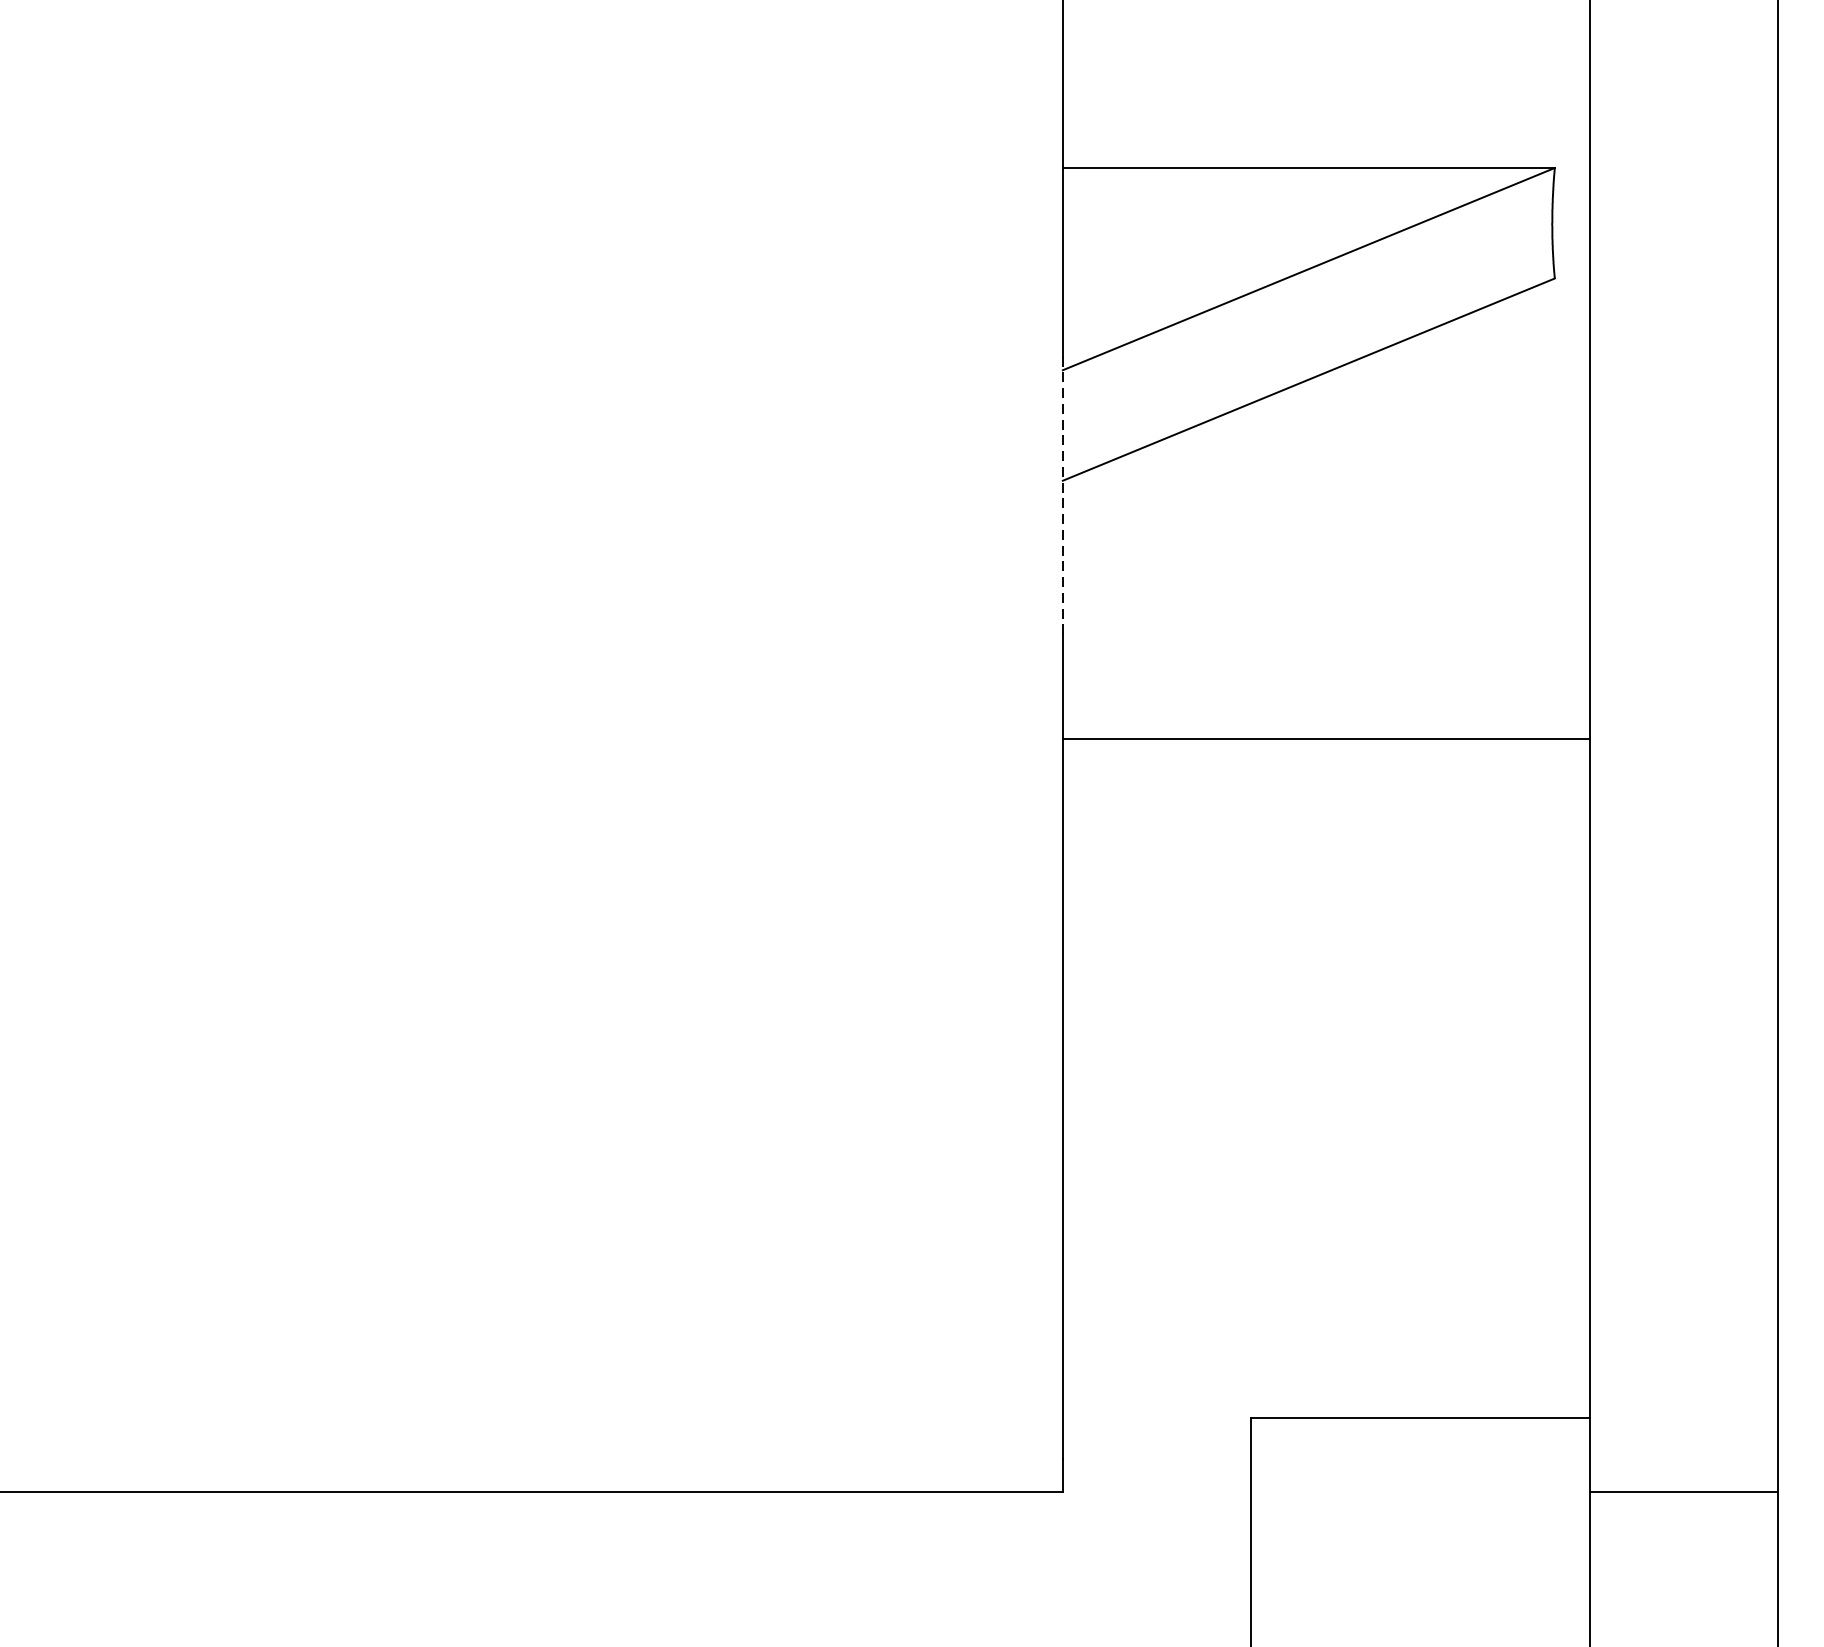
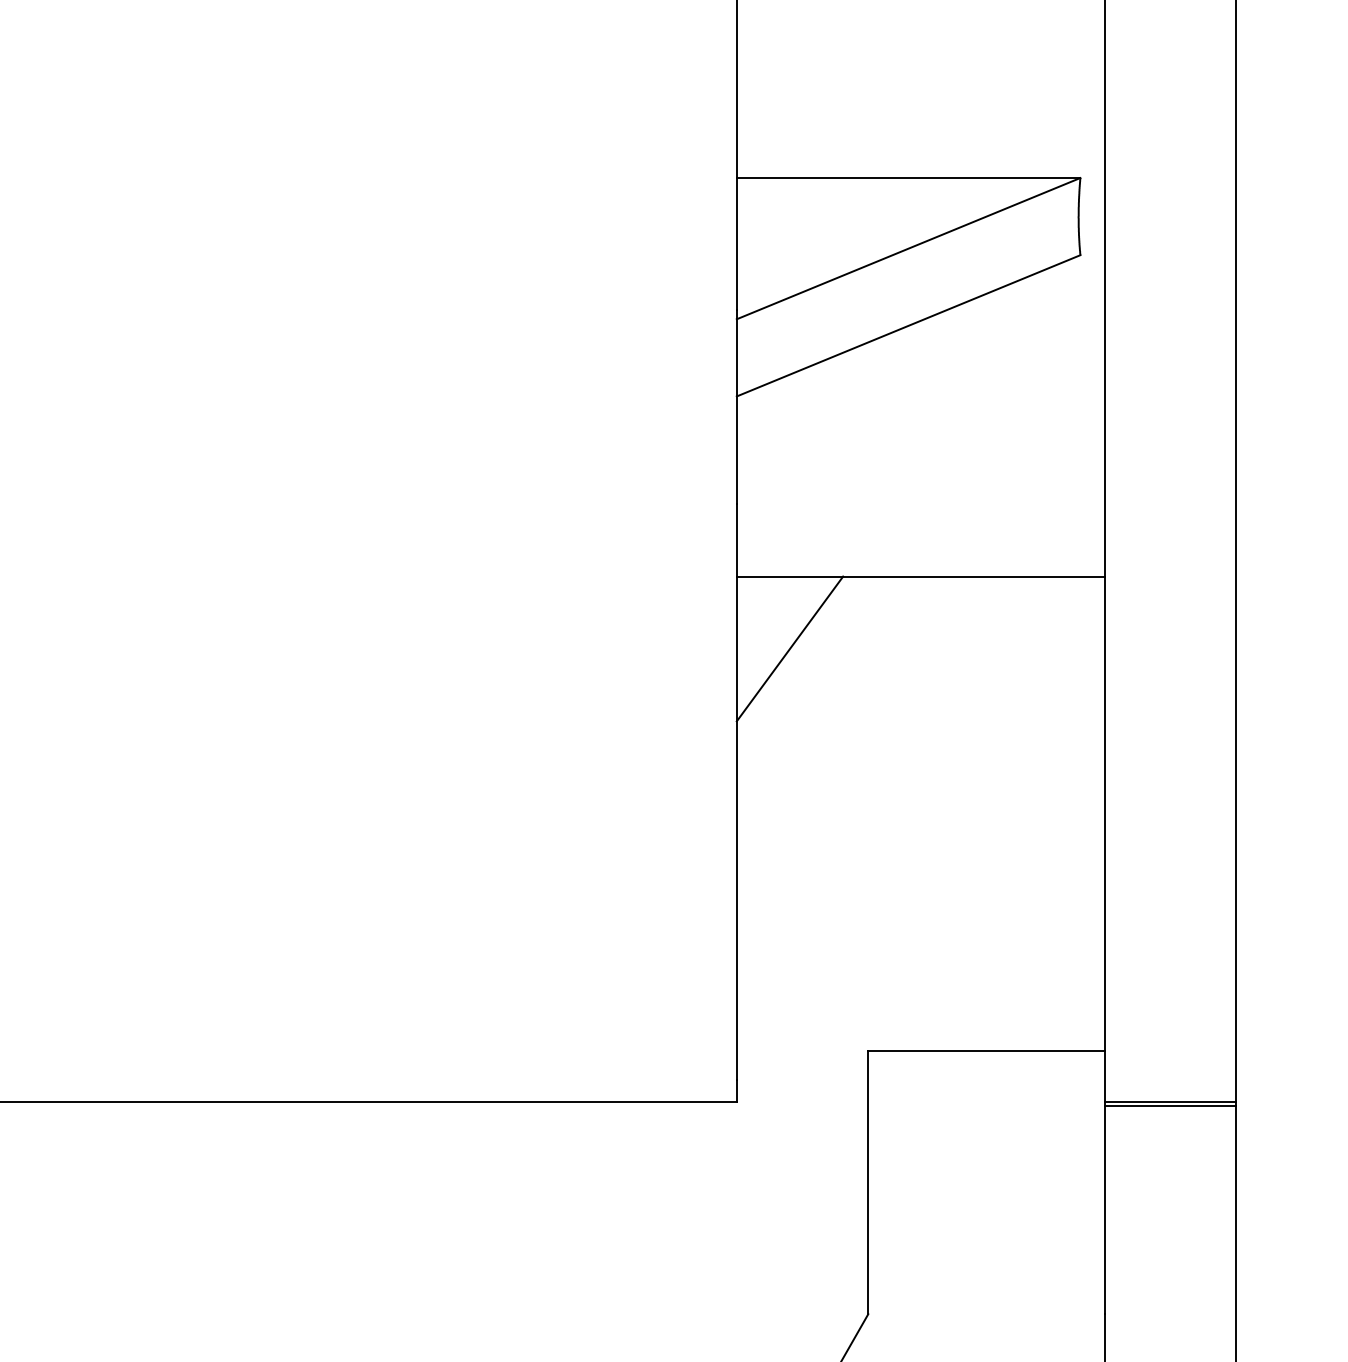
line: (1062, 495) -> (736, 406), dashed -> solid
line: (1138, 841) -> (789, 648), added
line: (1683, 1495) -> (1170, 1105), added

